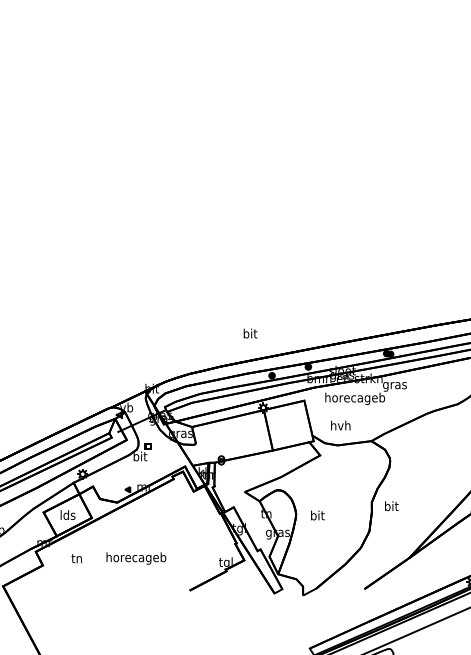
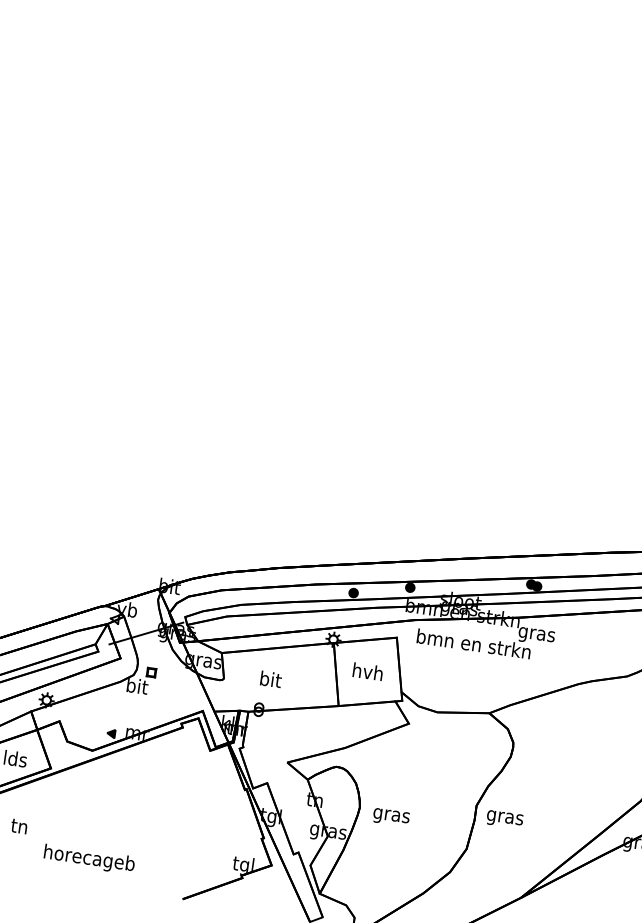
text: (250, 333) -> (271, 679), moved
text: (354, 398) -> (473, 645), horecageb -> bmn en strkn
text: (340, 425) -> (367, 671), moved
text: (391, 507) -> (505, 817), bit -> gras
text: (317, 516) -> (391, 815), bit -> gras
text: (136, 558) -> (89, 859), moved

